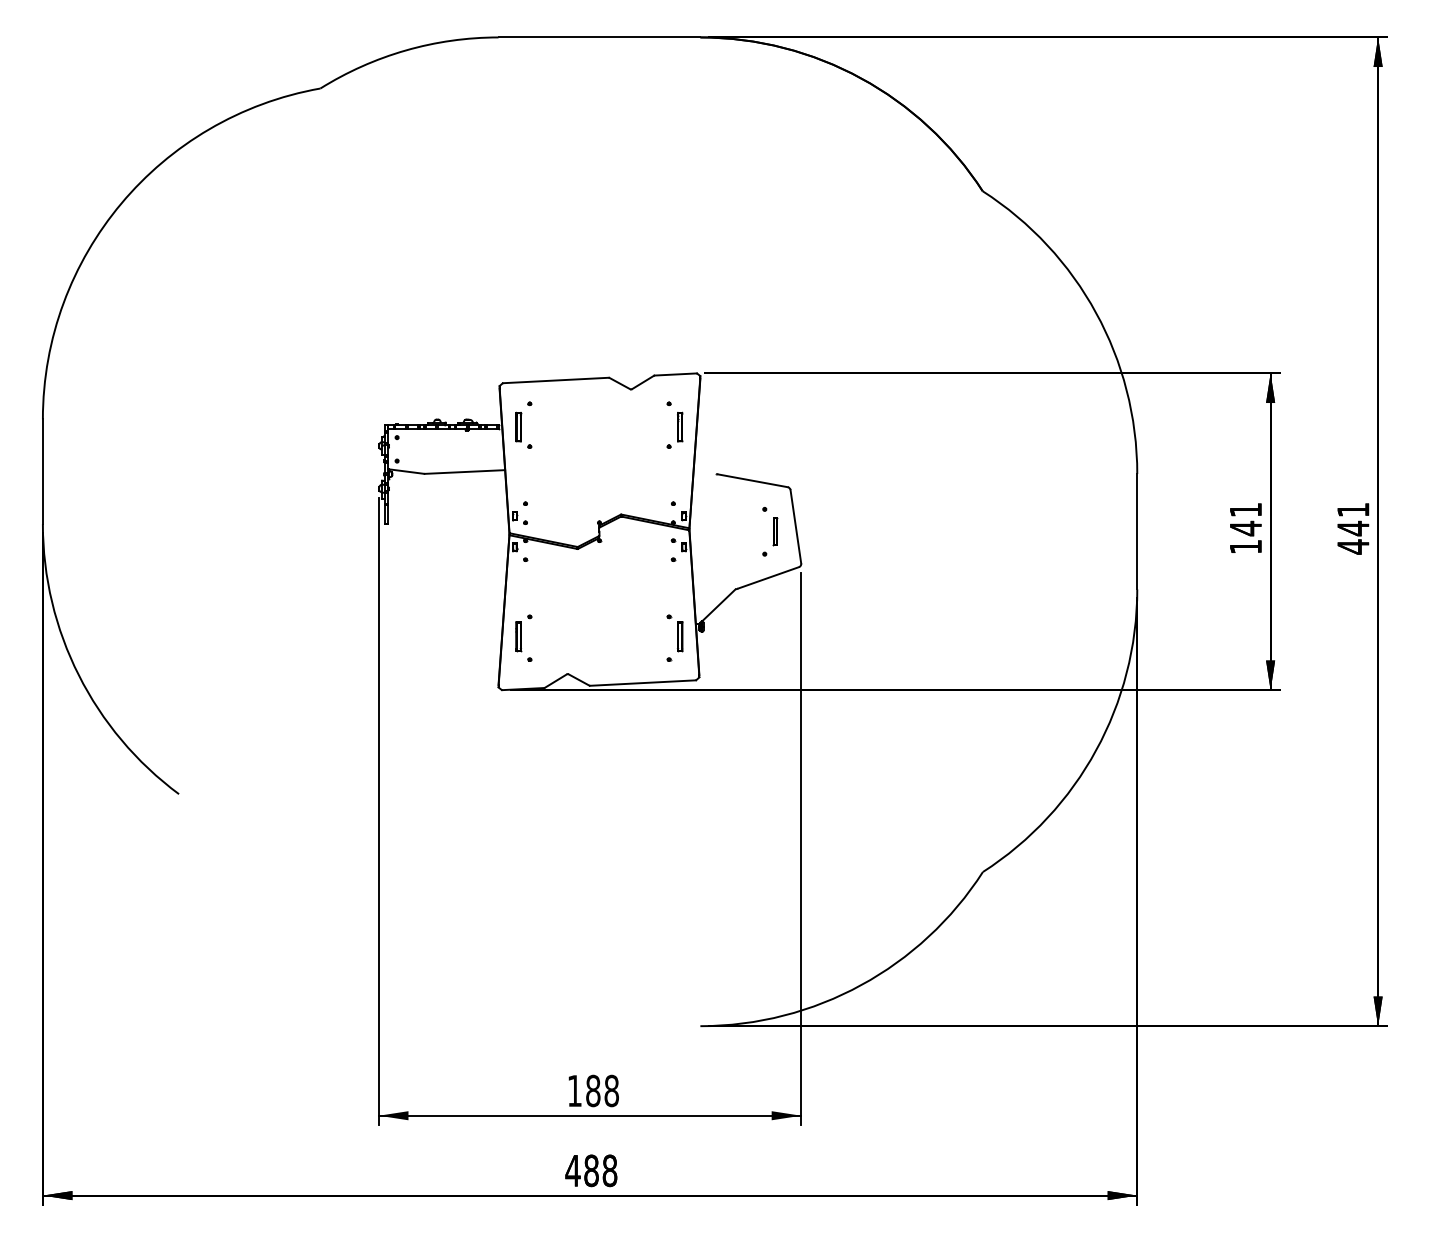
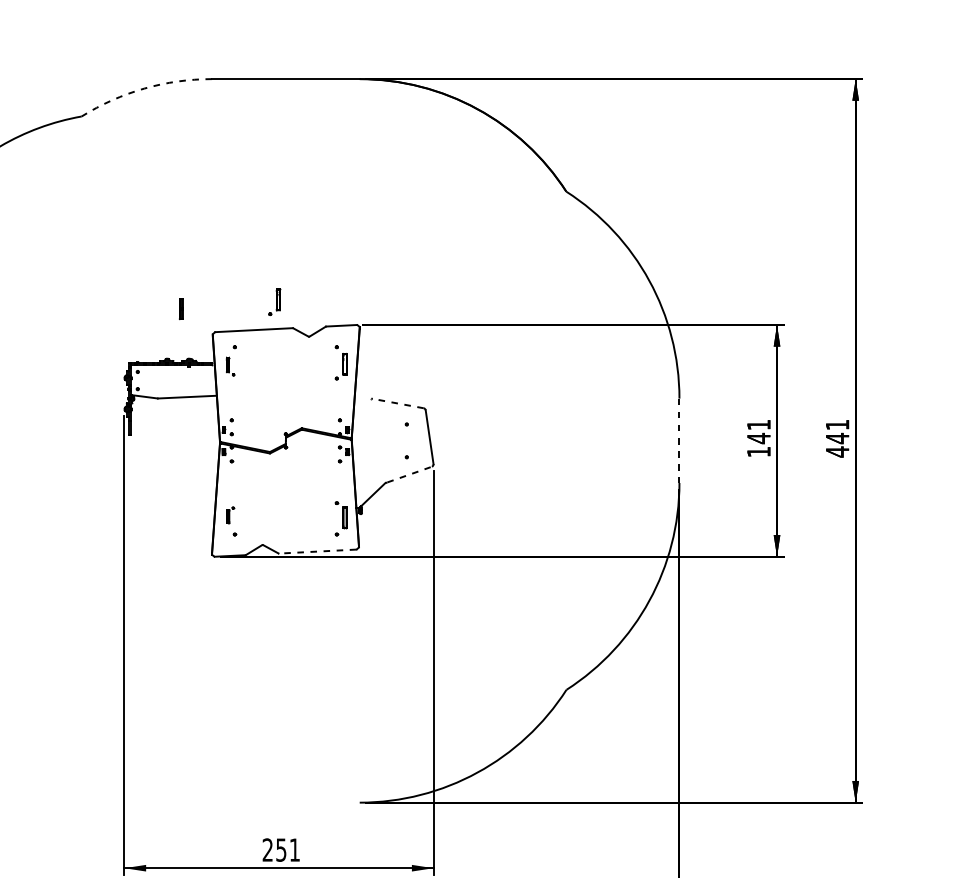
arc: (405, 50) -> (143, 88), solid -> dashed
part: (583, 341) -> (274, 301), added
part: (523, 429) -> (230, 366), size x0.7
line: (752, 480) -> (397, 403), solid -> dashed
part: (775, 531) -> (181, 308), moved
line: (1137, 531) -> (679, 440), solid -> dashed
line: (769, 577) -> (410, 474), solid -> dashed
part: (523, 633) -> (230, 515), size x0.6
line: (642, 683) -> (317, 551), solid -> dashed
text: (592, 1090) -> (280, 849), 188 -> 251

